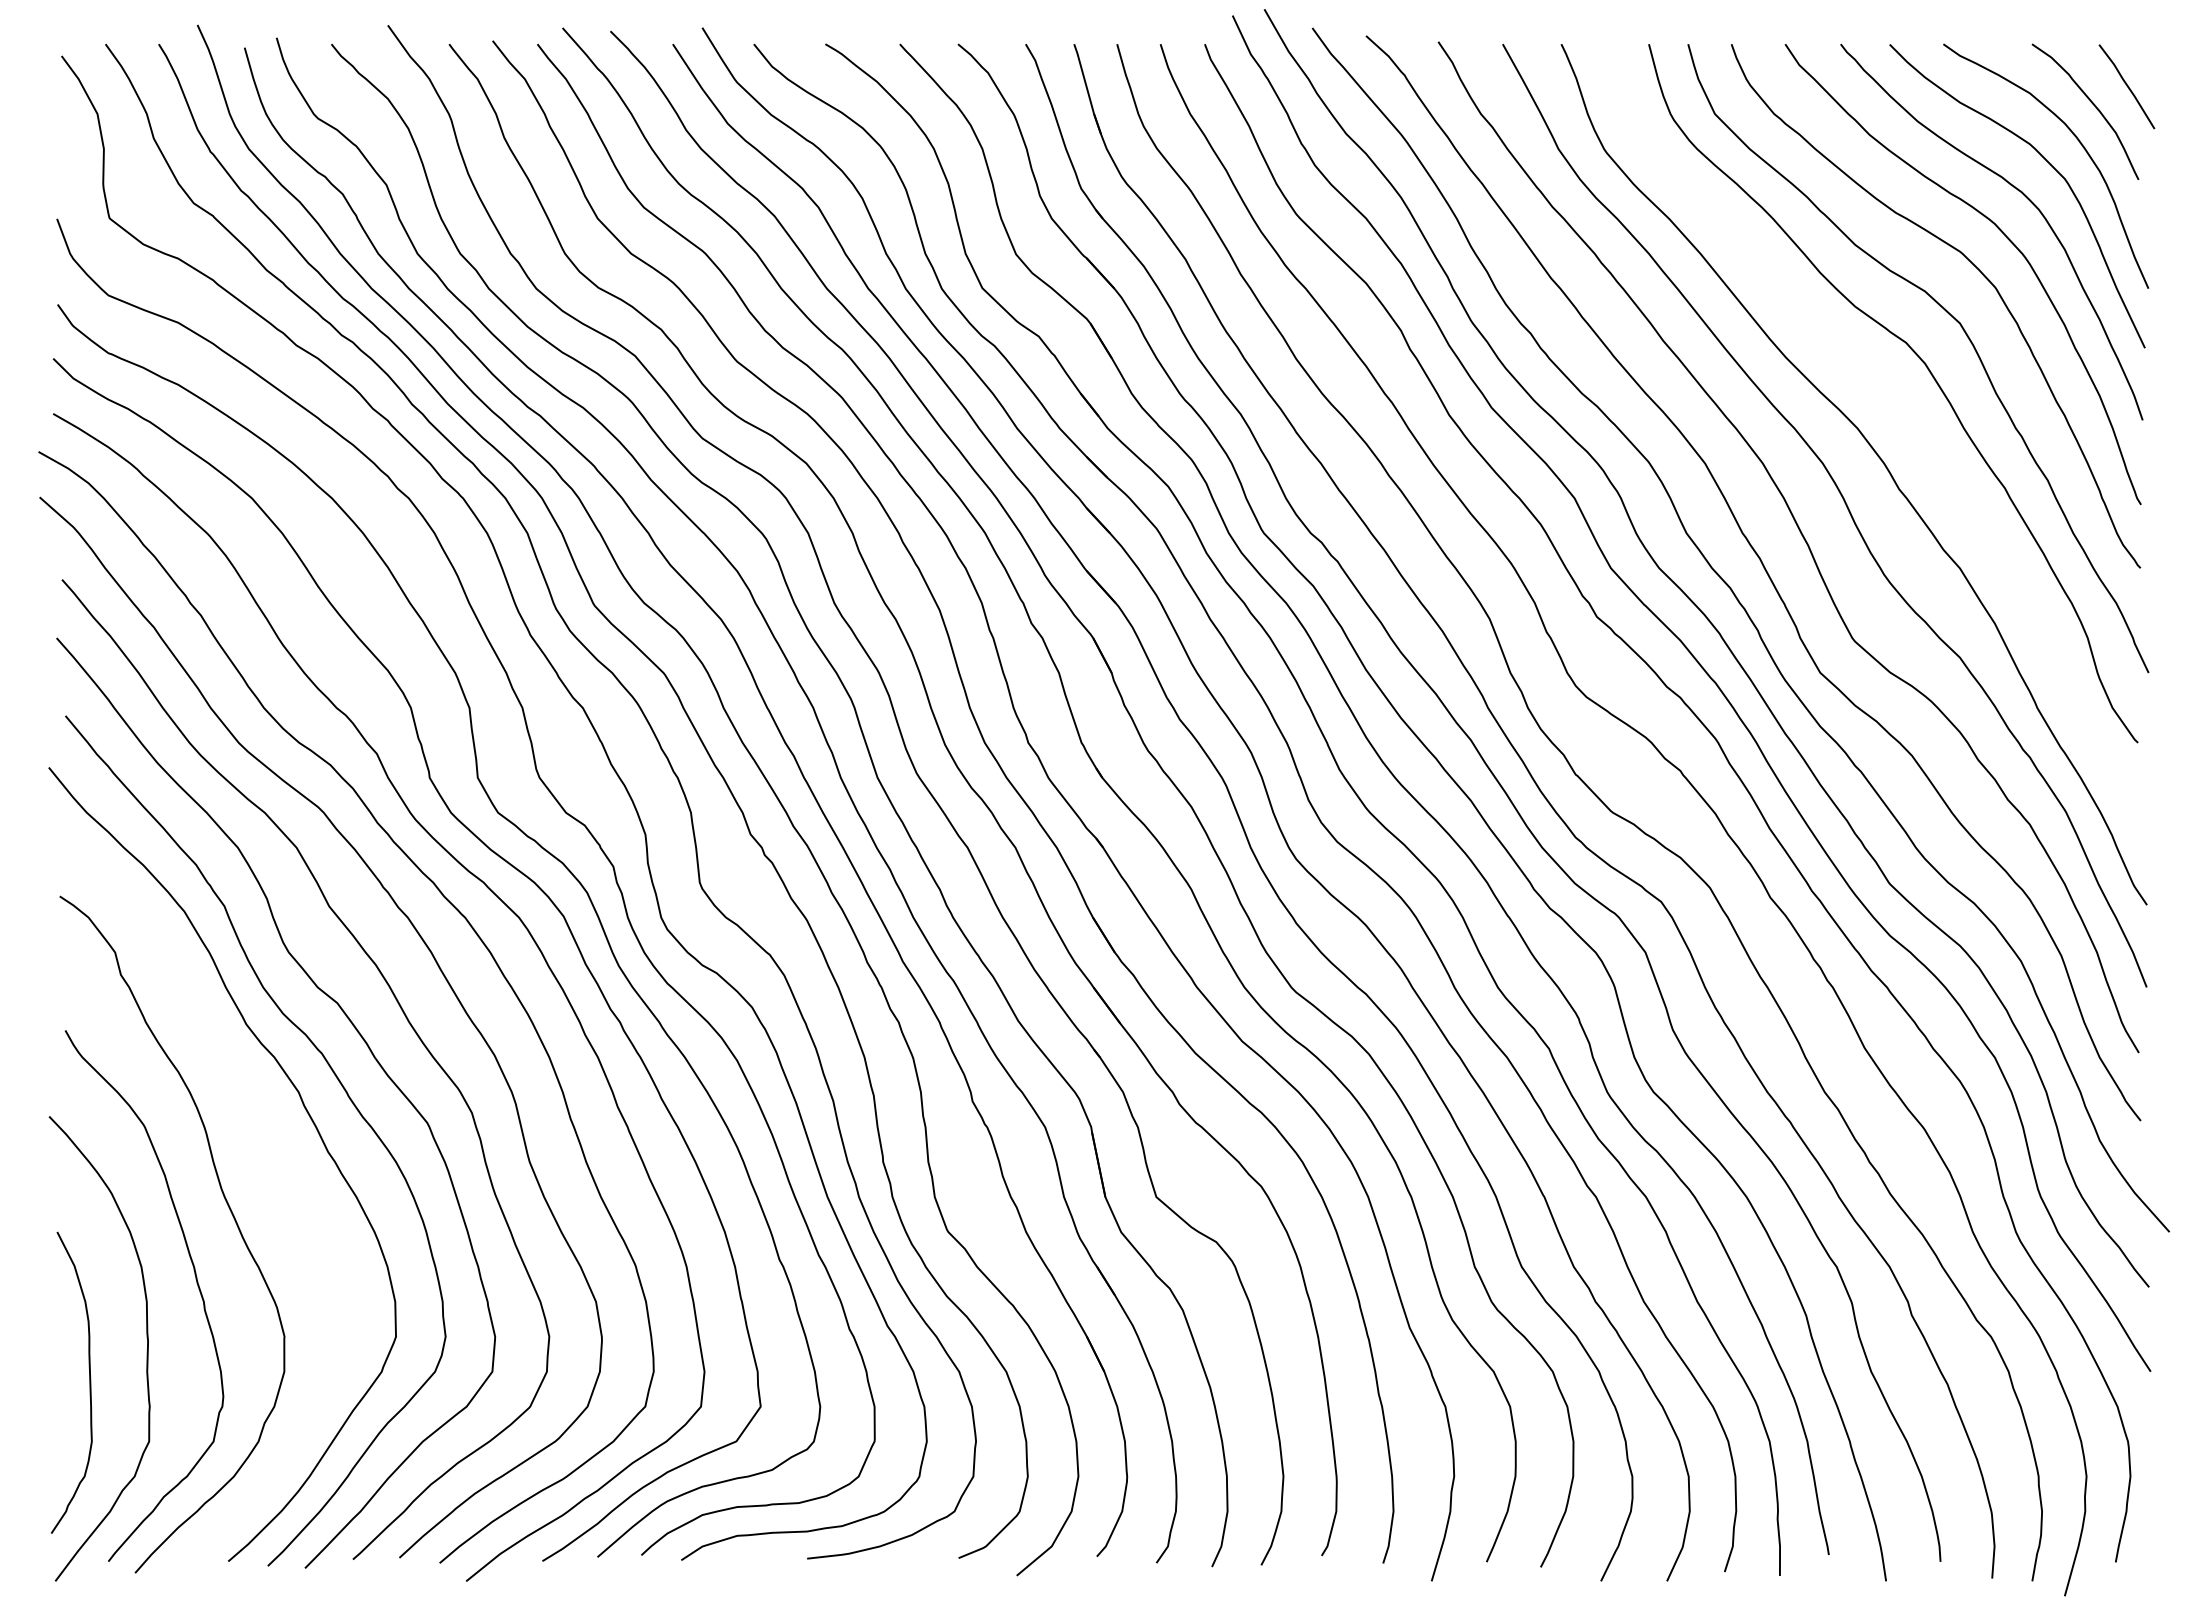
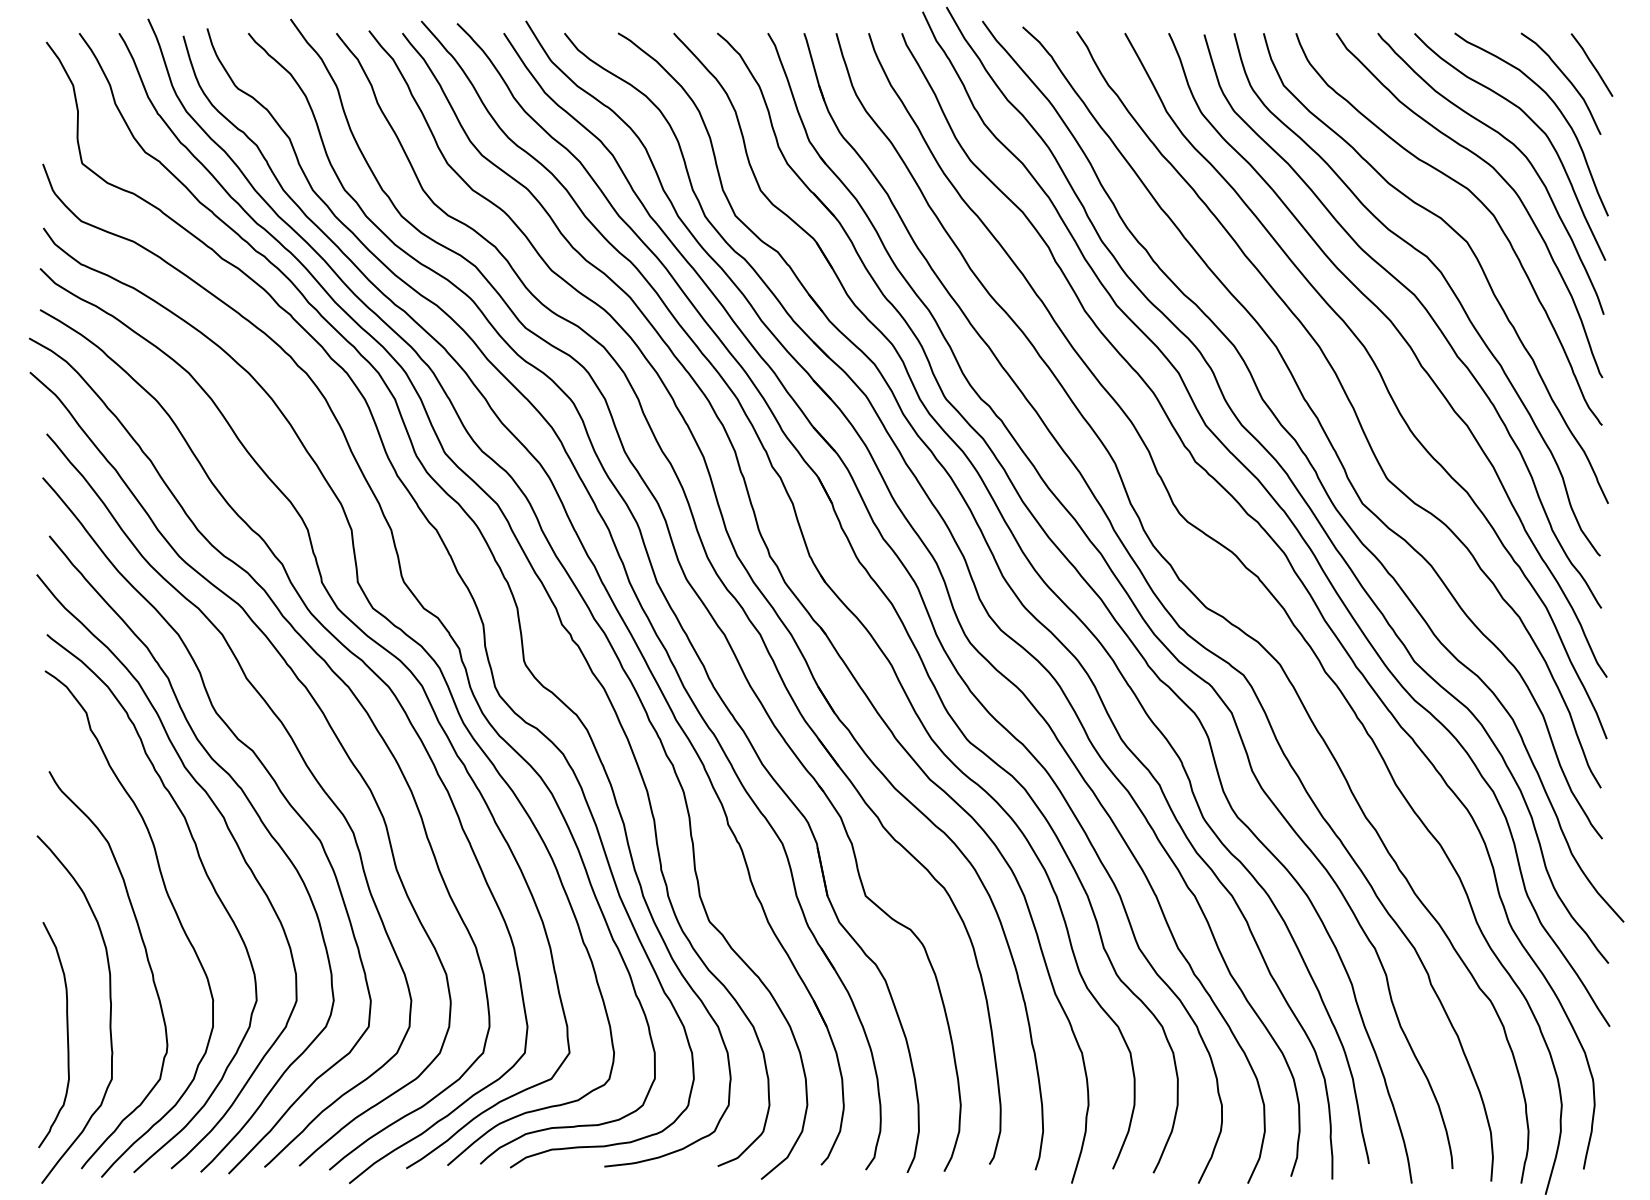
curve: (1900, 409) -> (1422, 306), added
curve: (275, 1169) -> (206, 875), added

